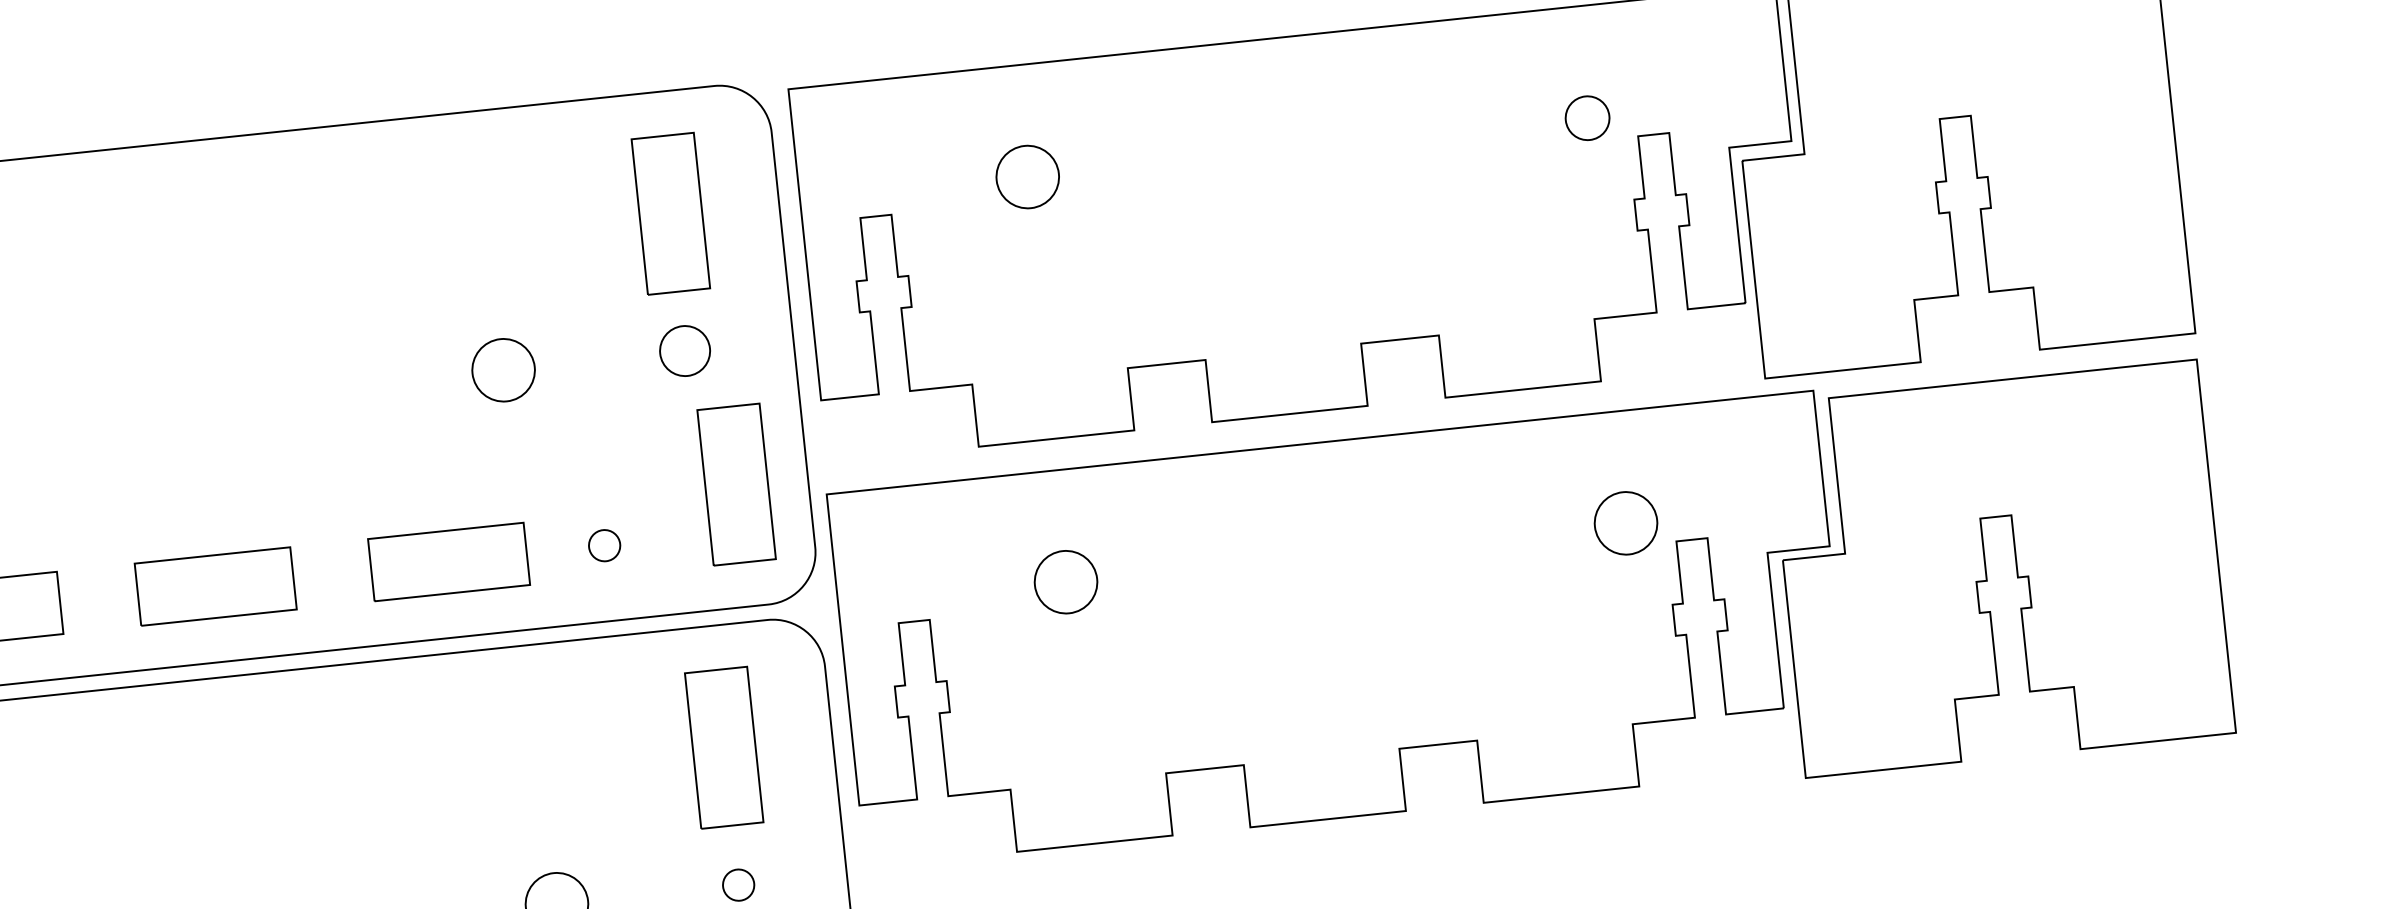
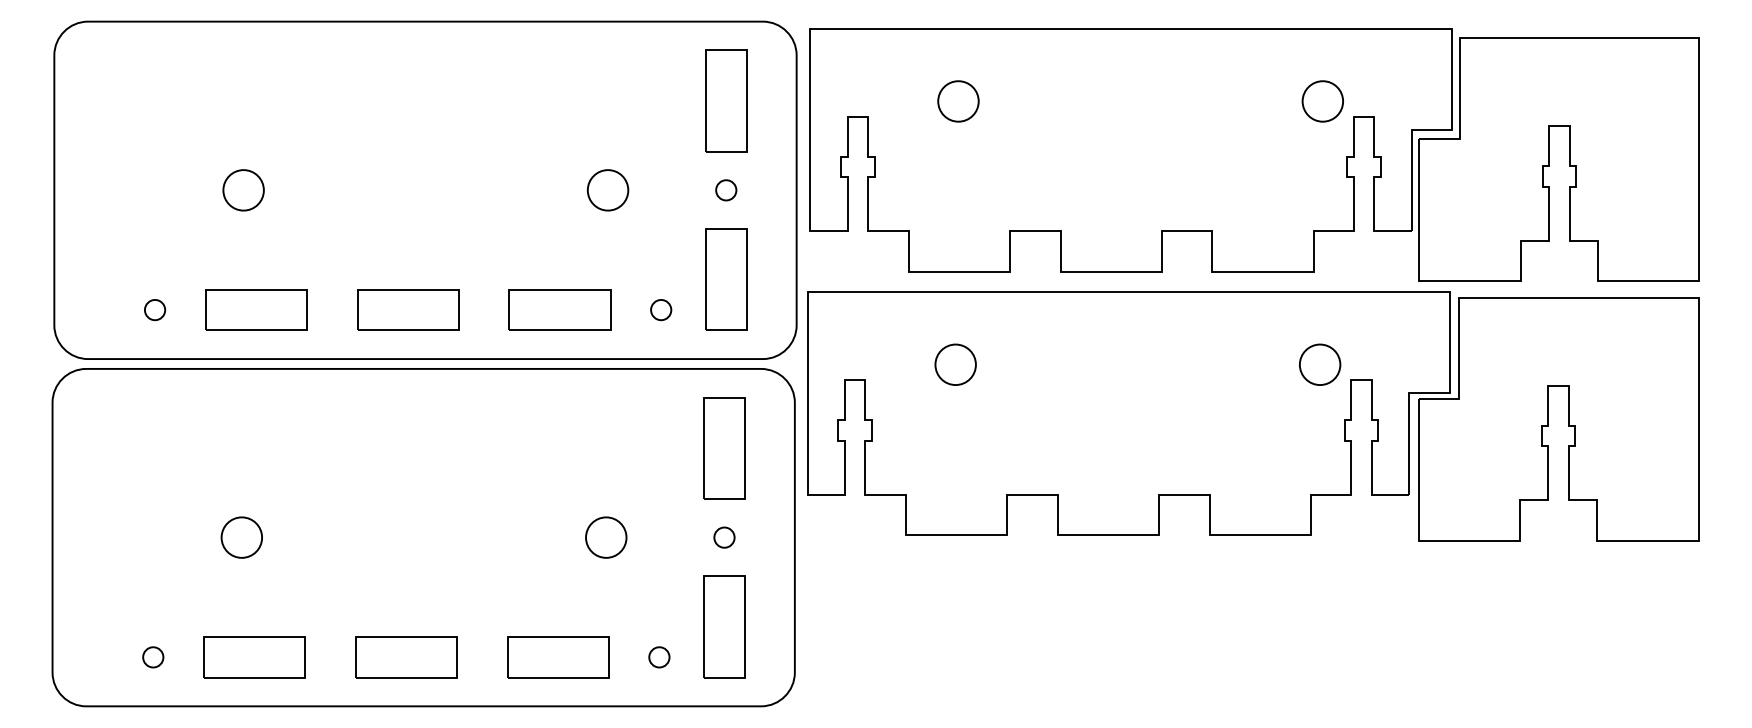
part: (1587, 118) -> (1322, 101), size x1.43
part: (685, 351) -> (726, 190), size x0.62
part: (736, 484) -> (726, 279), moved

